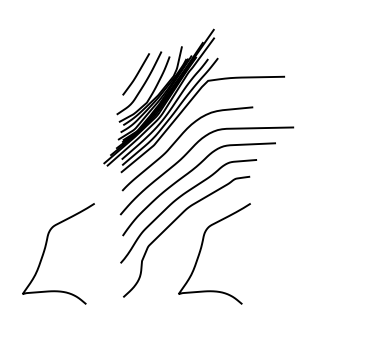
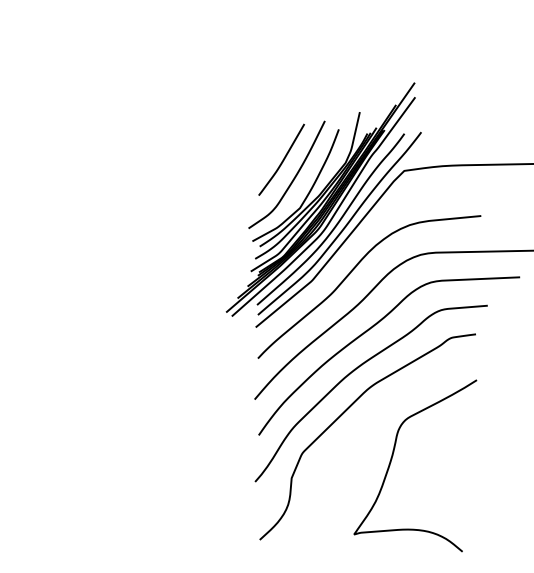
curve: (45, 250) -> (127, 460), removed

